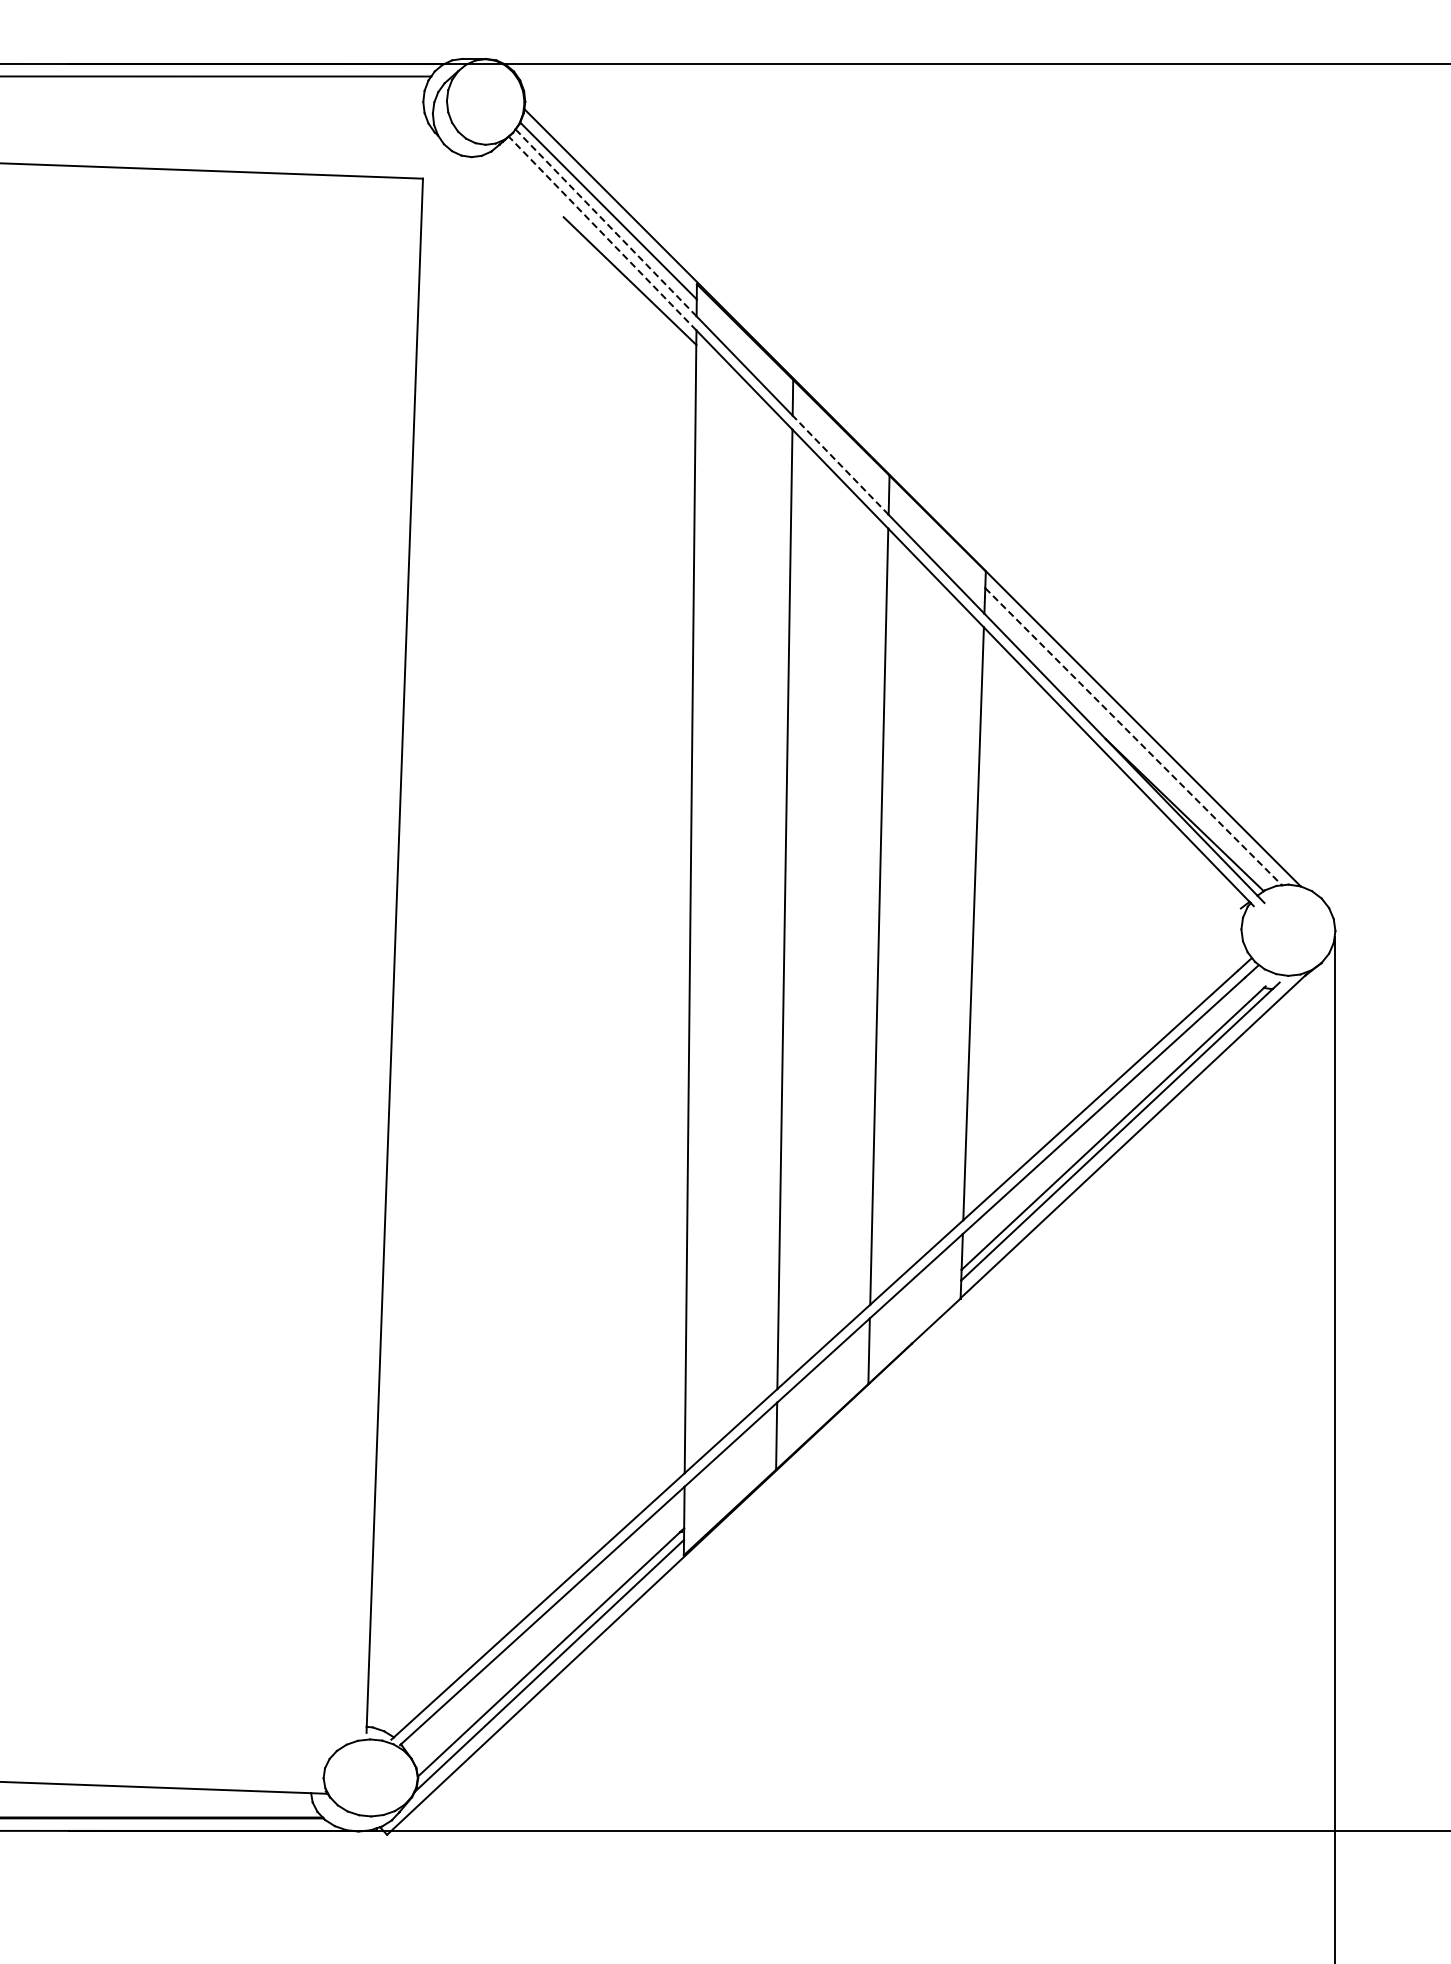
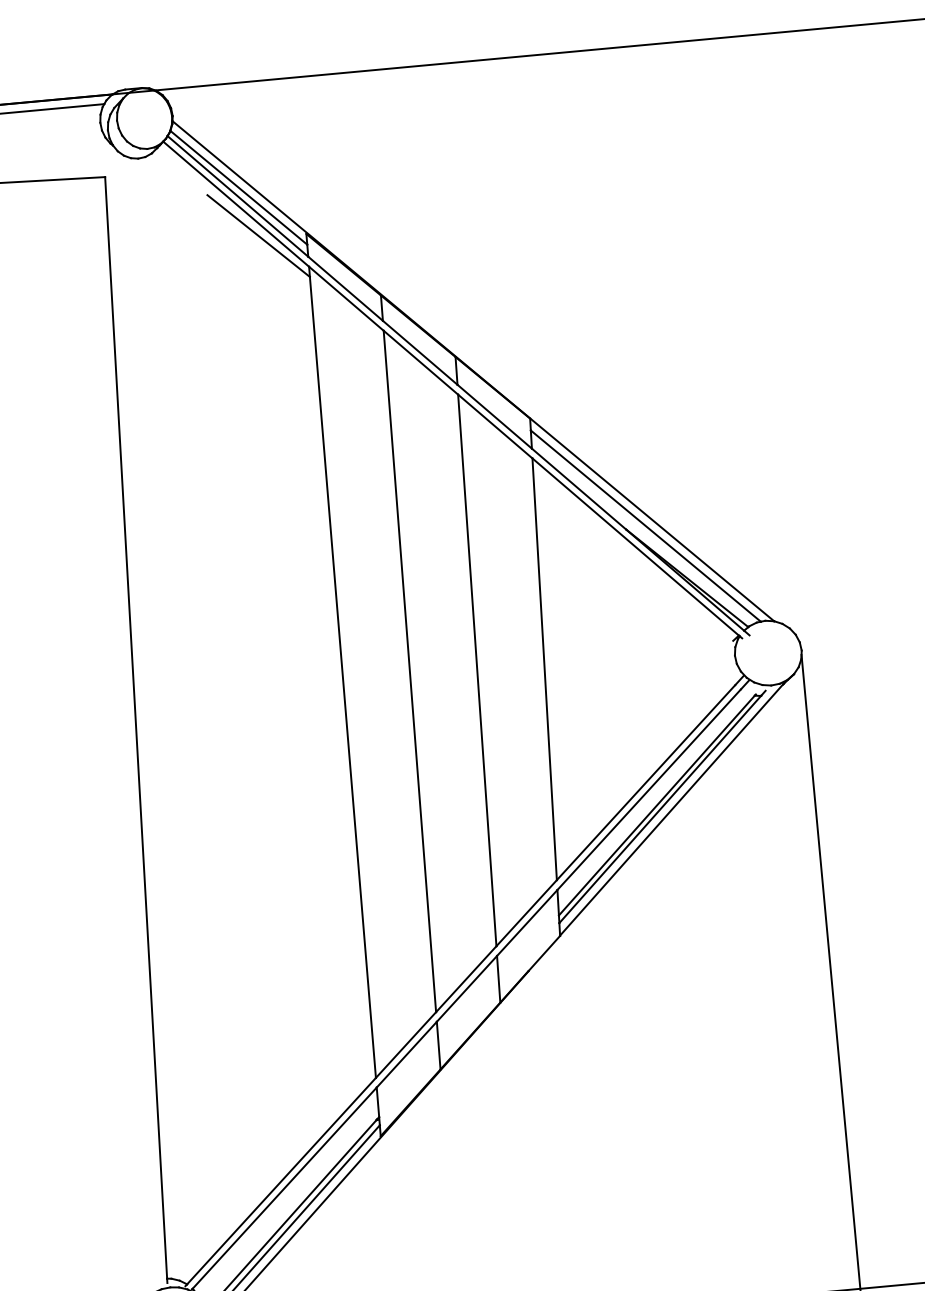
line: (605, 222) -> (237, 196), dashed -> solid
line: (602, 233) -> (236, 204), dashed -> solid
line: (840, 465) -> (420, 353), dashed -> solid
line: (1134, 737) -> (646, 526), dashed -> solid

